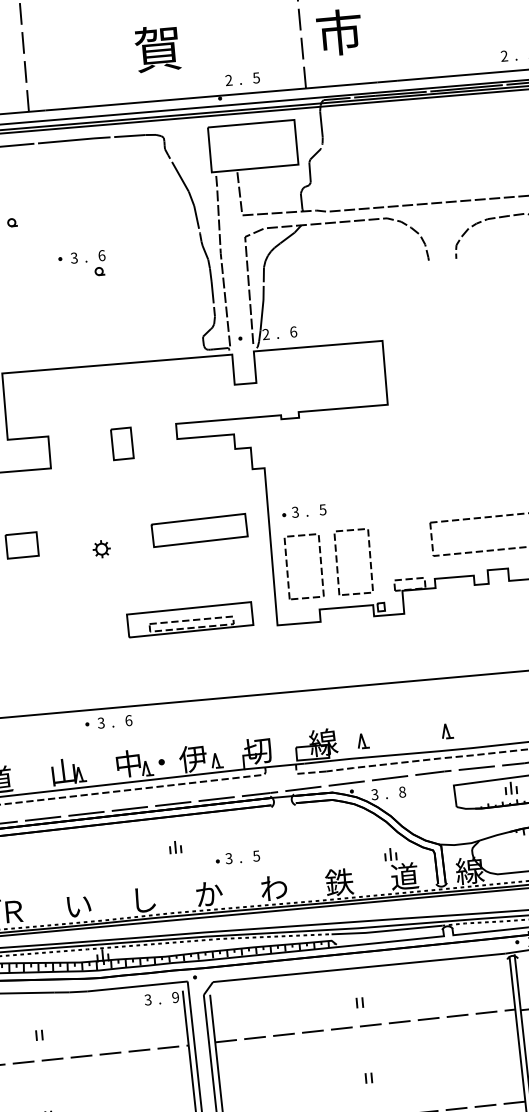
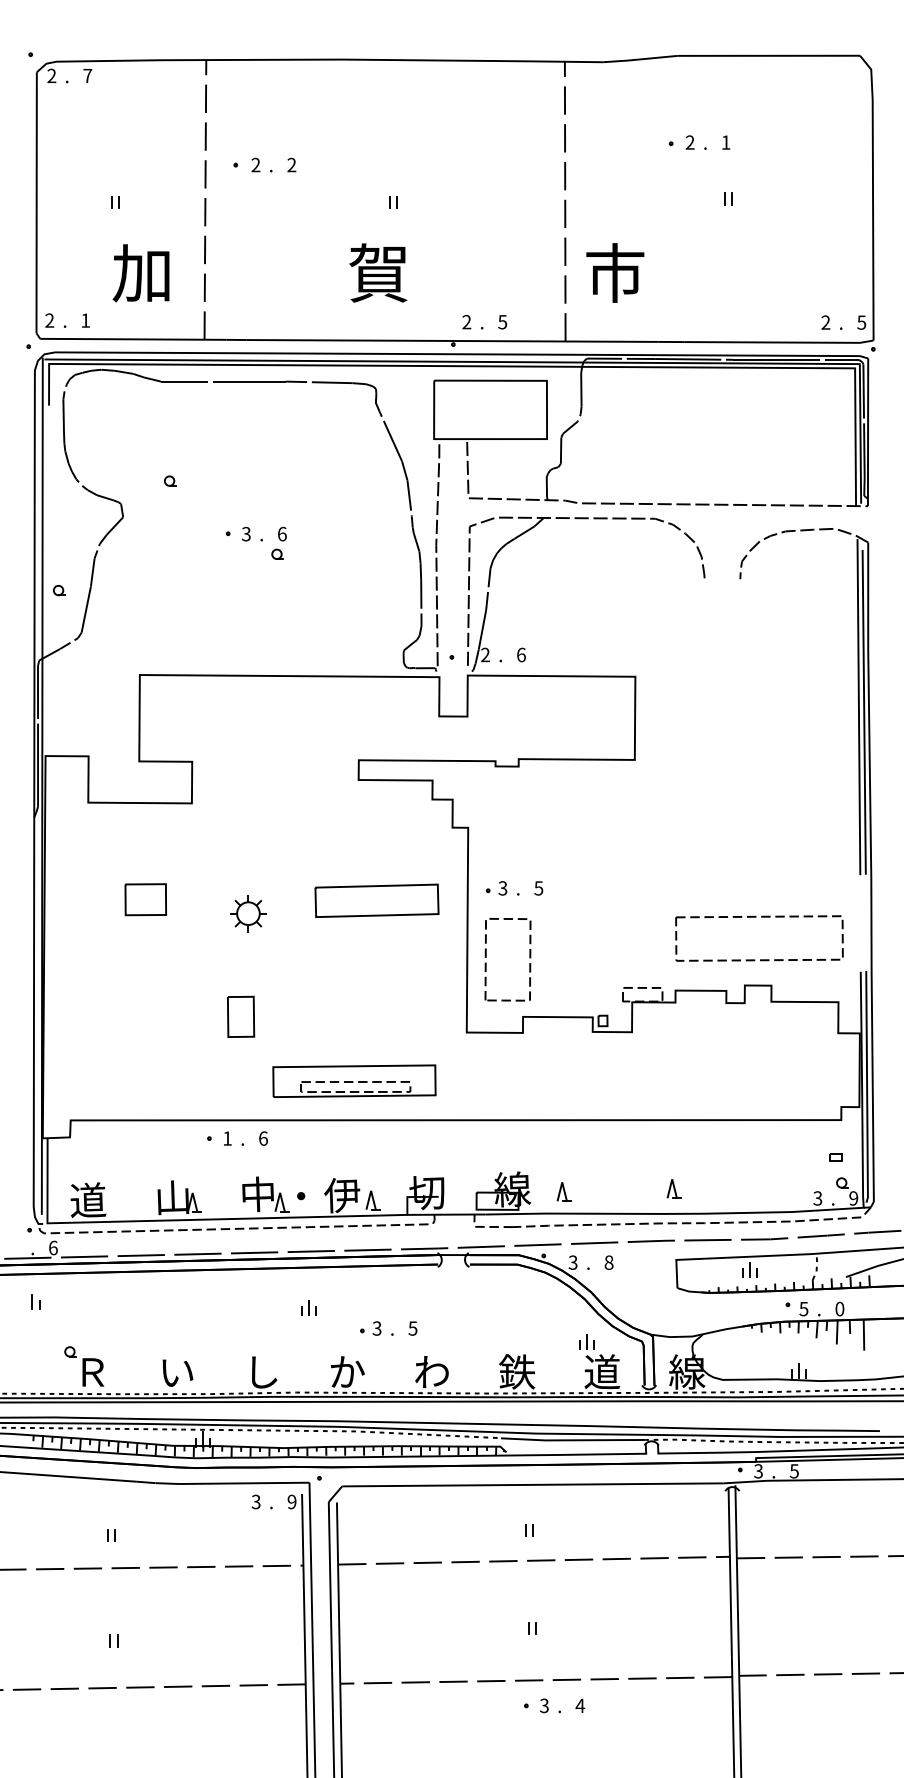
part: (122, 443) -> (241, 1016), moved
part: (101, 549) -> (247, 913), size x1.6
part: (337, 562) -> (551, 958), removed
part: (190, 619) -> (354, 1080), moved
text: (101, 723) -> (227, 1138), 3 -> 1

